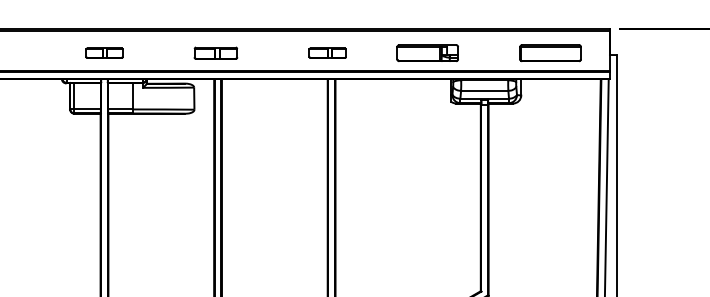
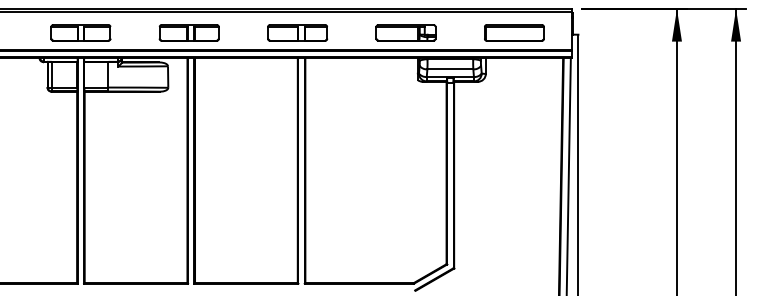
part: (104, 52) -> (80, 32), size x1.67
part: (215, 52) -> (188, 32), size x1.43
part: (327, 52) -> (297, 32), size x1.67
part: (427, 52) -> (405, 32), moved

